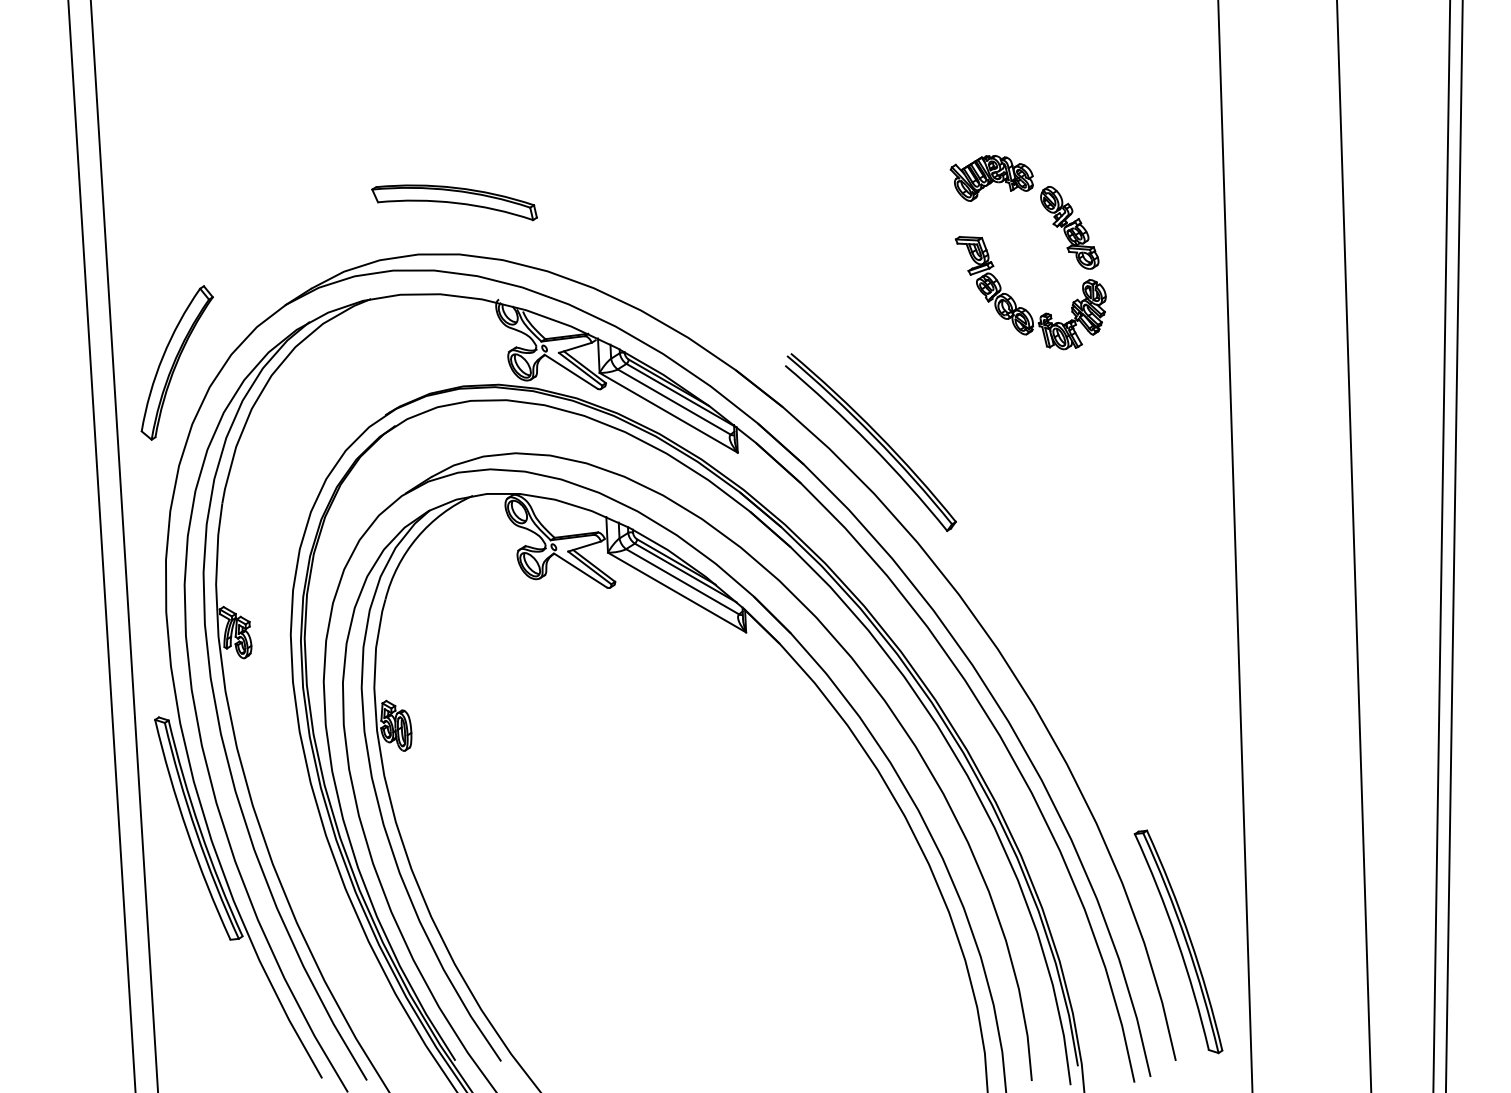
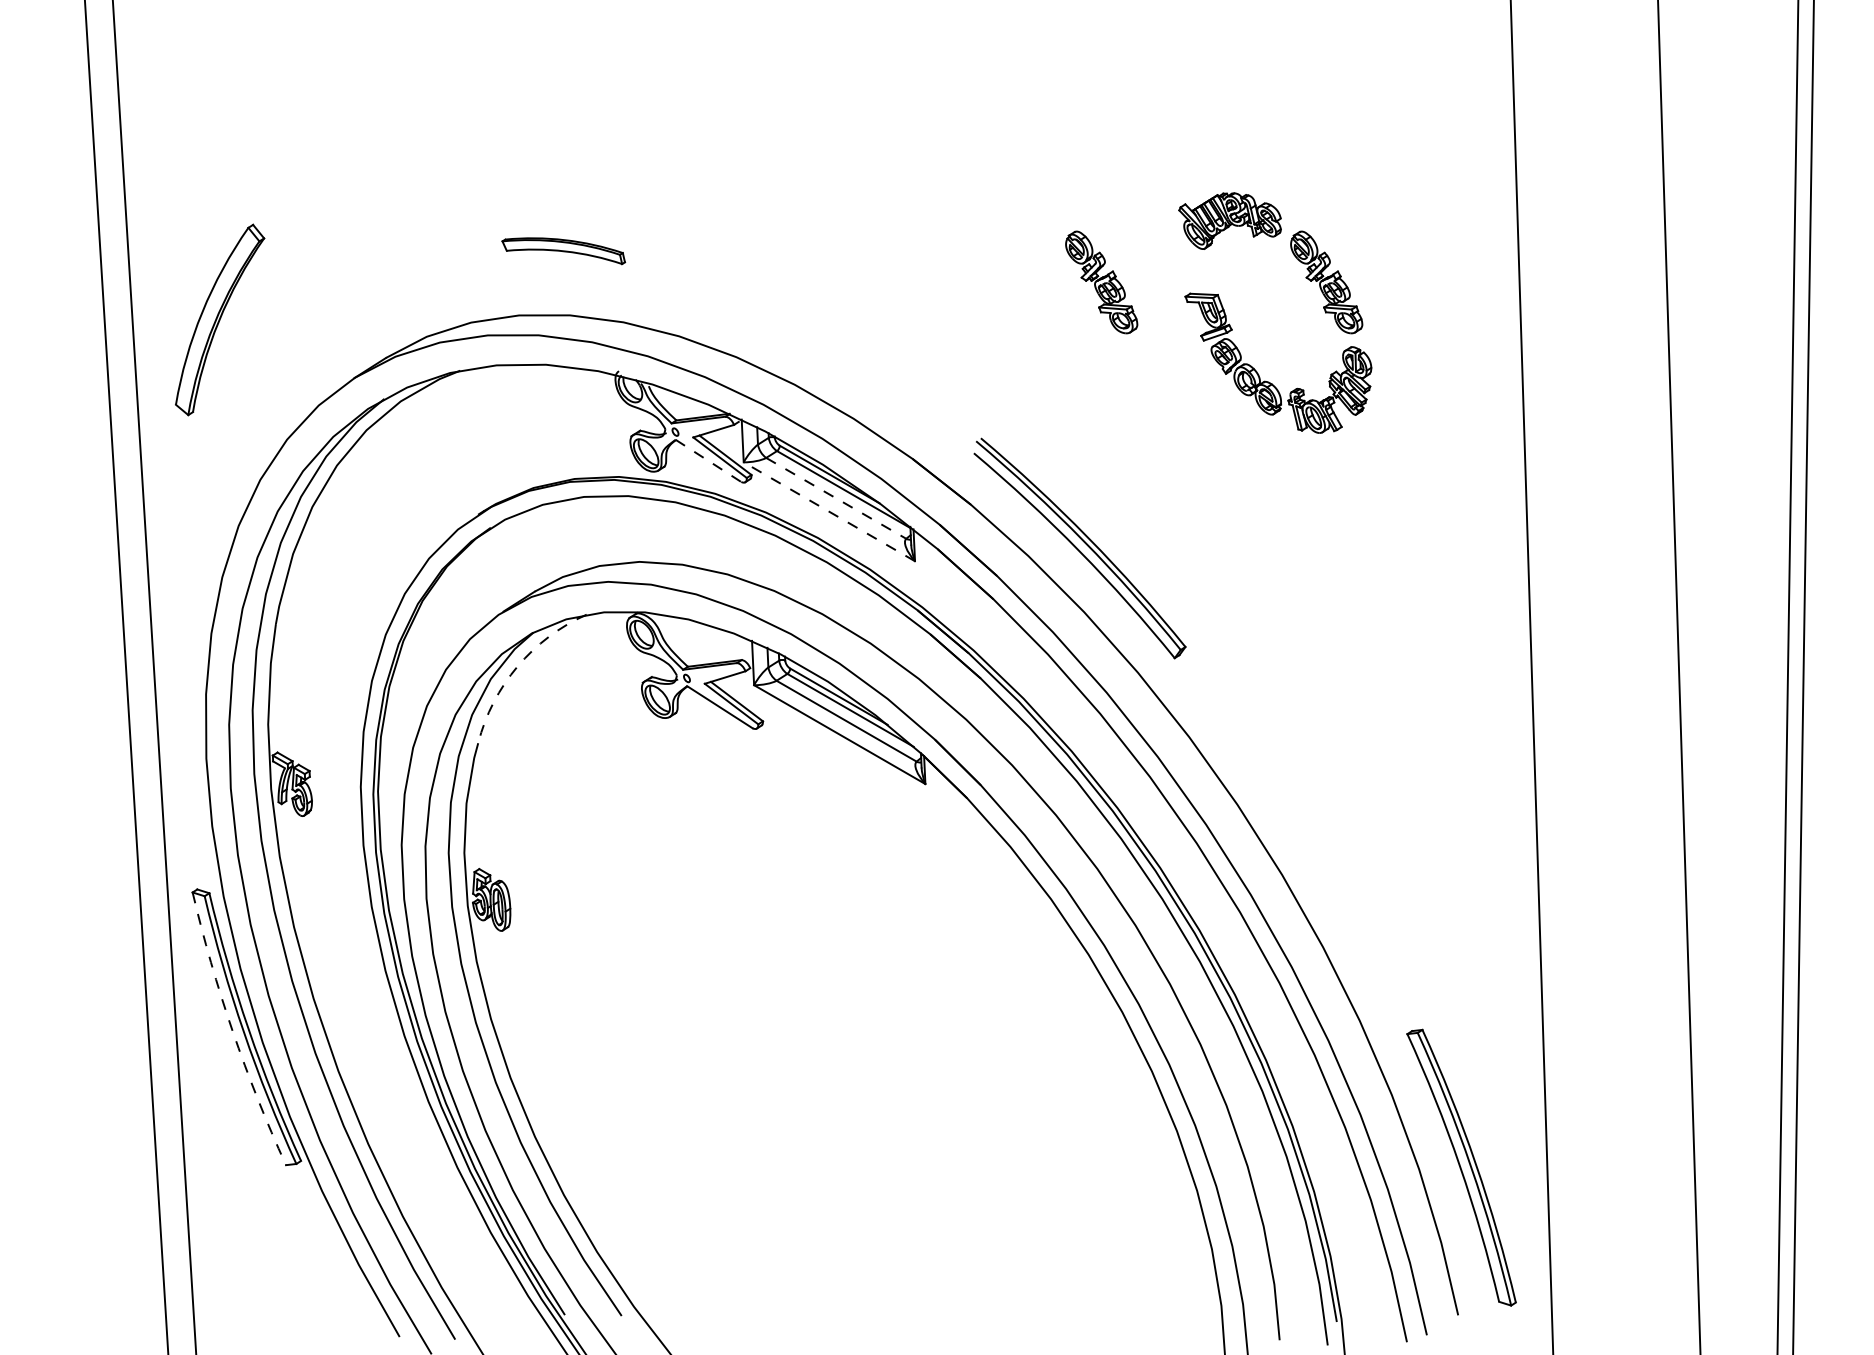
part: (454, 202) -> (563, 250), size x0.6
part: (888, 227) -> (1101, 282), added
part: (177, 362) -> (220, 319), moved
line: (571, 372) -> (708, 461), solid -> dashed
line: (674, 402) -> (836, 498), solid -> dashed
line: (668, 412) -> (829, 511), solid -> dashed
arc: (417, 537) -> (517, 666), solid -> dashed
arc: (187, 832) -> (232, 1031), solid -> dashed

